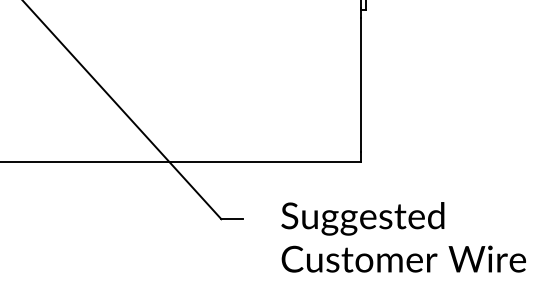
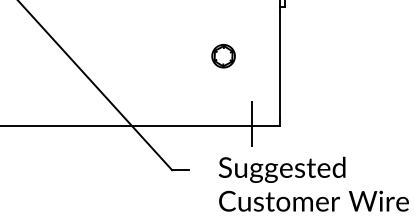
part: (287, 72) -> (223, 56), added
line: (324, 159) -> (252, 123), added

